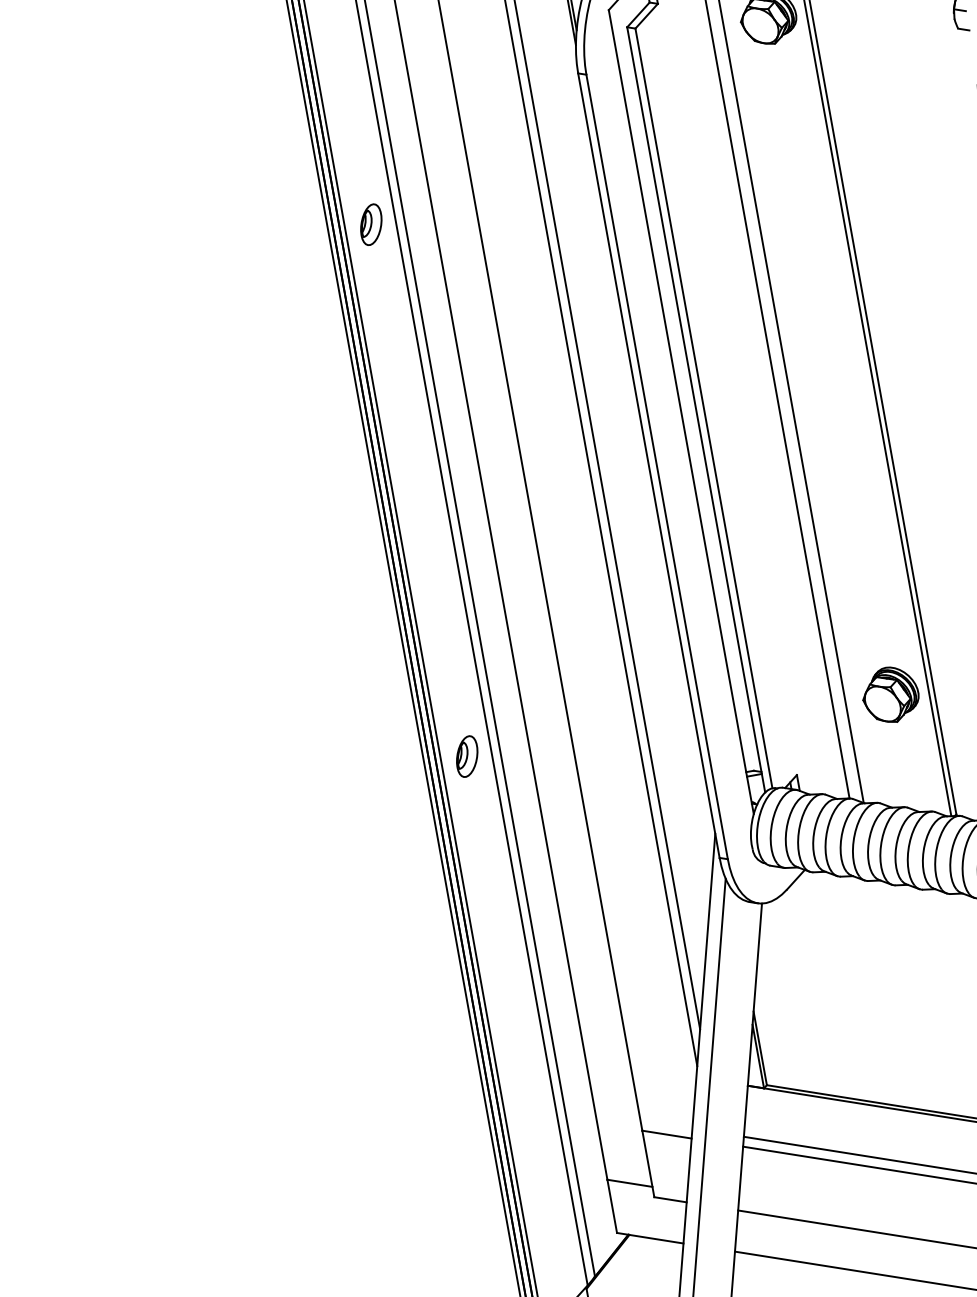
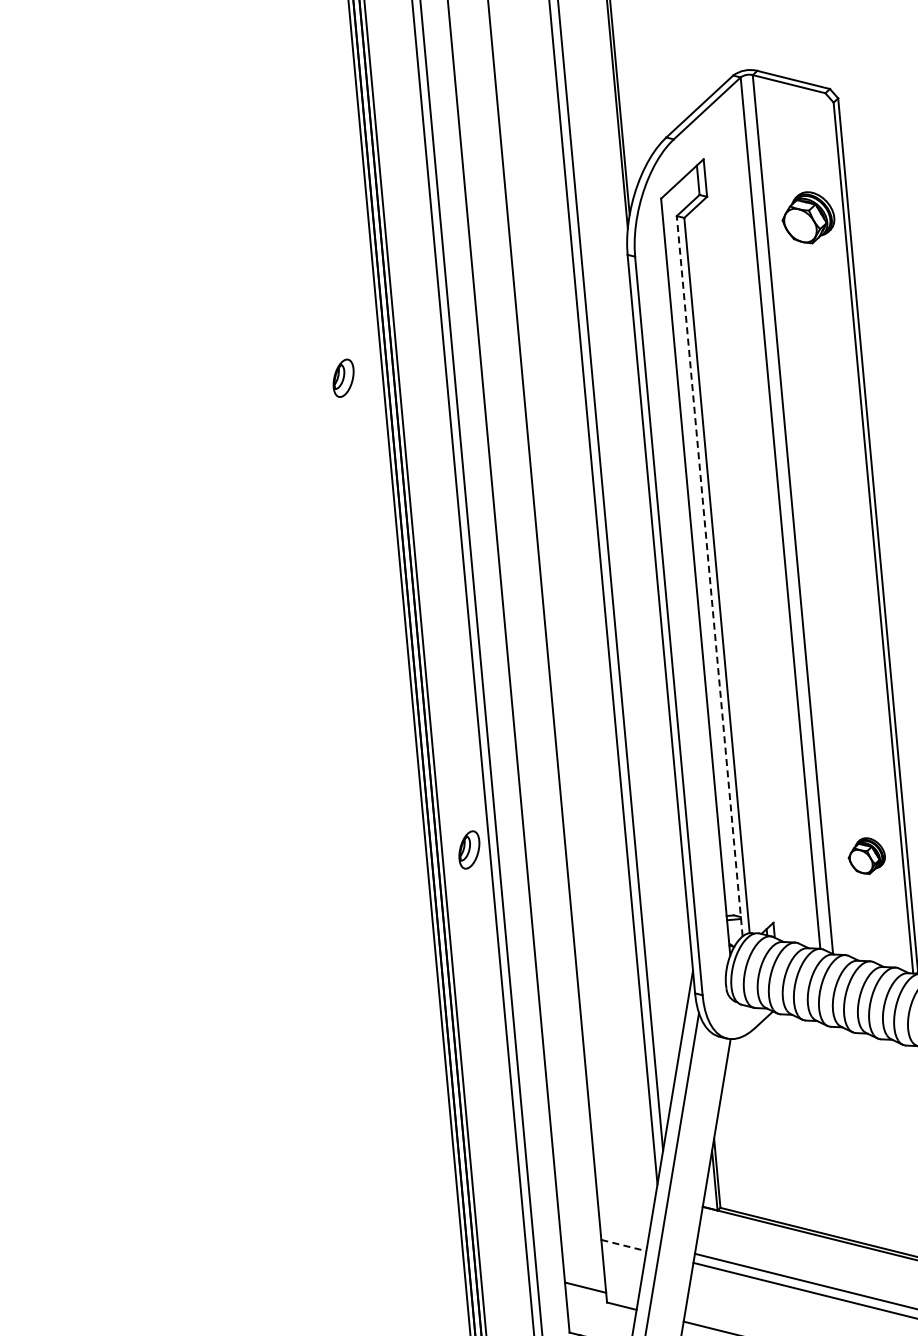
part: (371, 223) -> (343, 377), moved
line: (696, 410) -> (709, 576), solid -> dashed
part: (890, 694) -> (866, 855), size x0.7
part: (467, 756) -> (469, 849), moved
line: (667, 1134) -> (624, 1245), solid -> dashed

